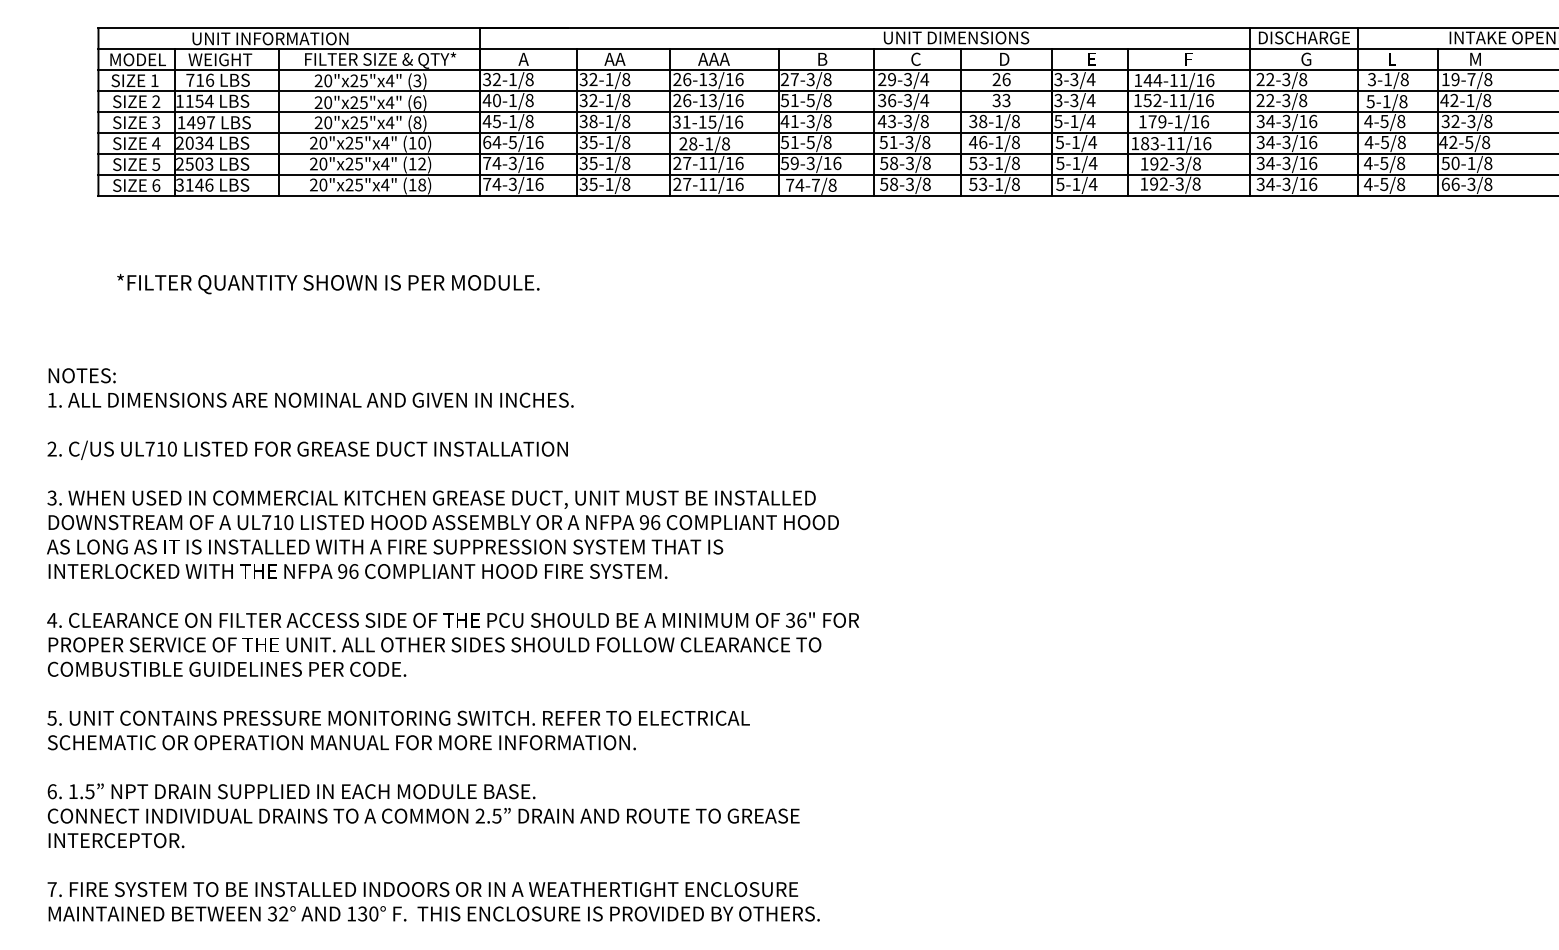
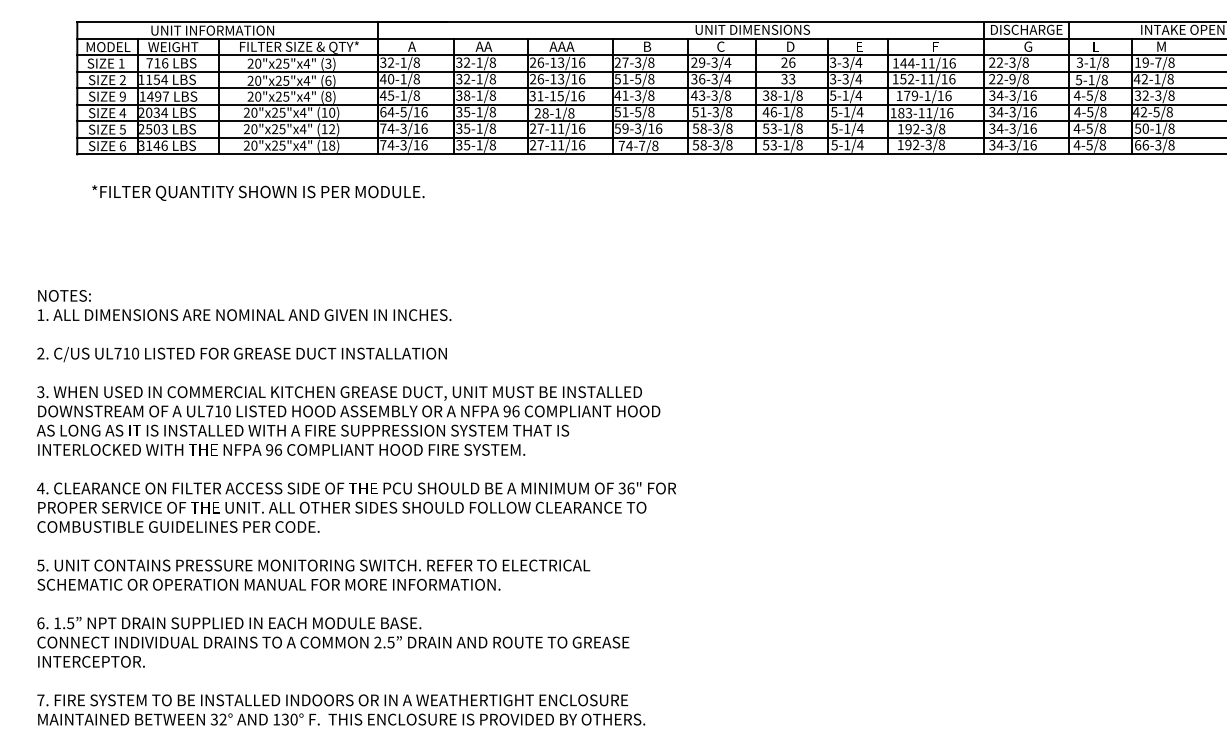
text: (1286, 100) -> (1012, 79), 22-3/8 -> 22-9/8
text: (156, 122) -> (123, 96), 3 -> 9
text: (328, 284) -> (258, 193), moved

